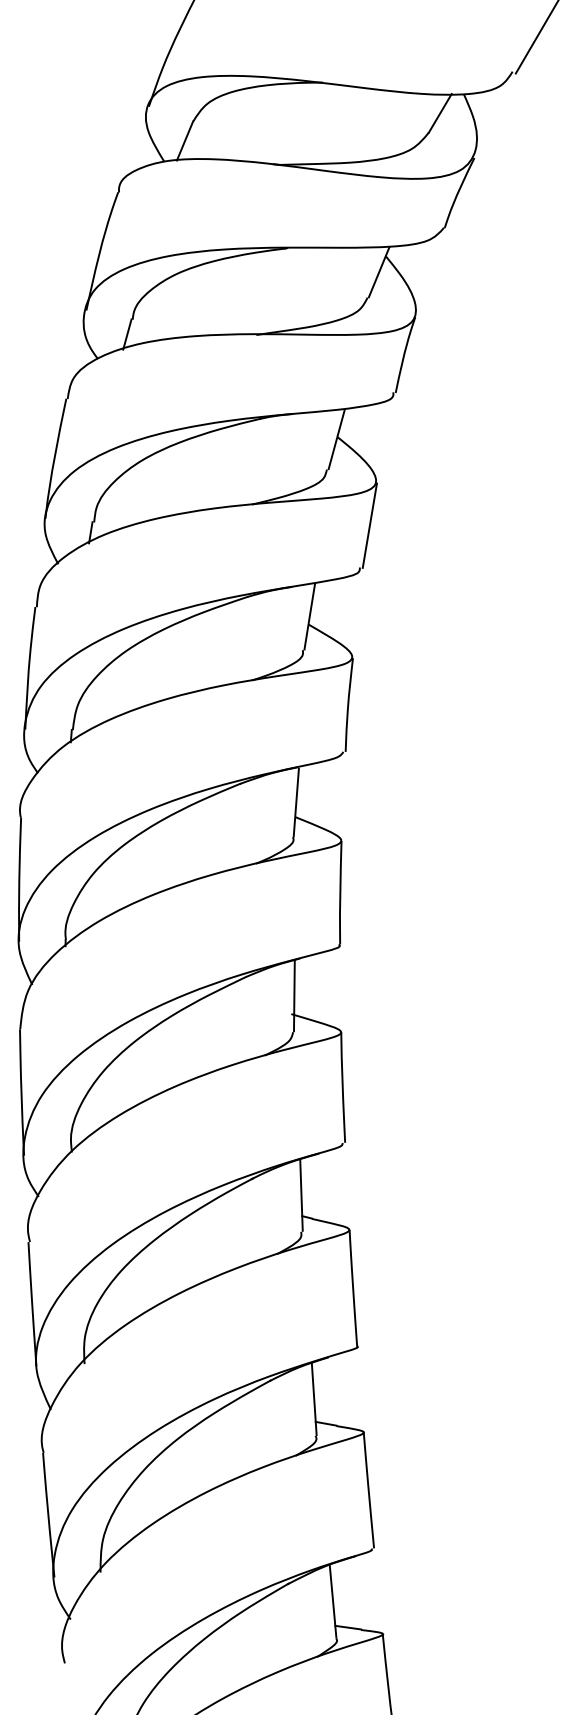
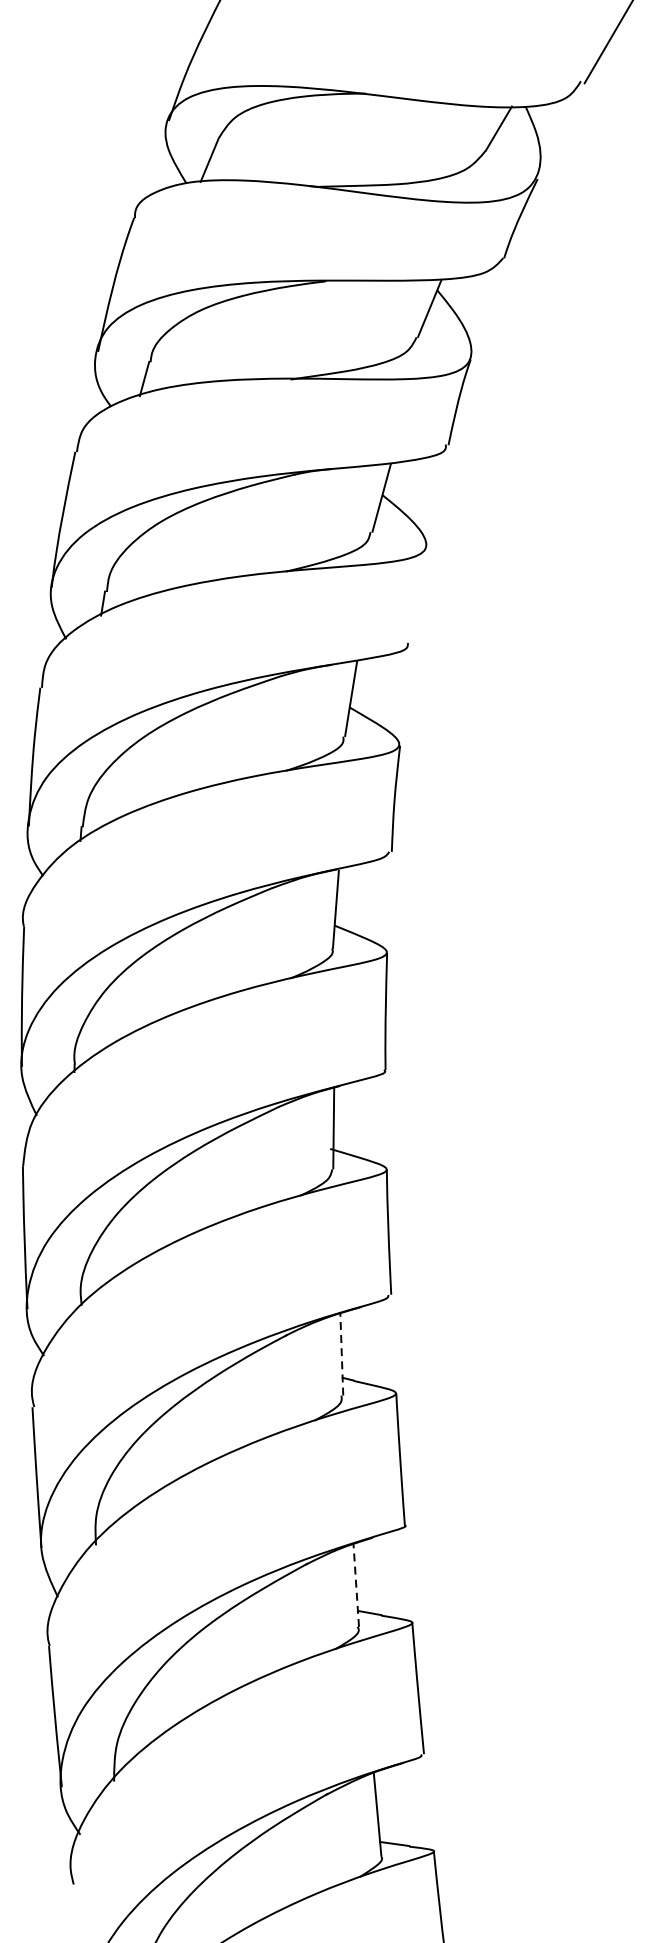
line: (369, 525) -> (418, 595), removed
line: (301, 1195) -> (341, 1354), solid -> dashed
line: (314, 1398) -> (356, 1584), solid -> dashed

